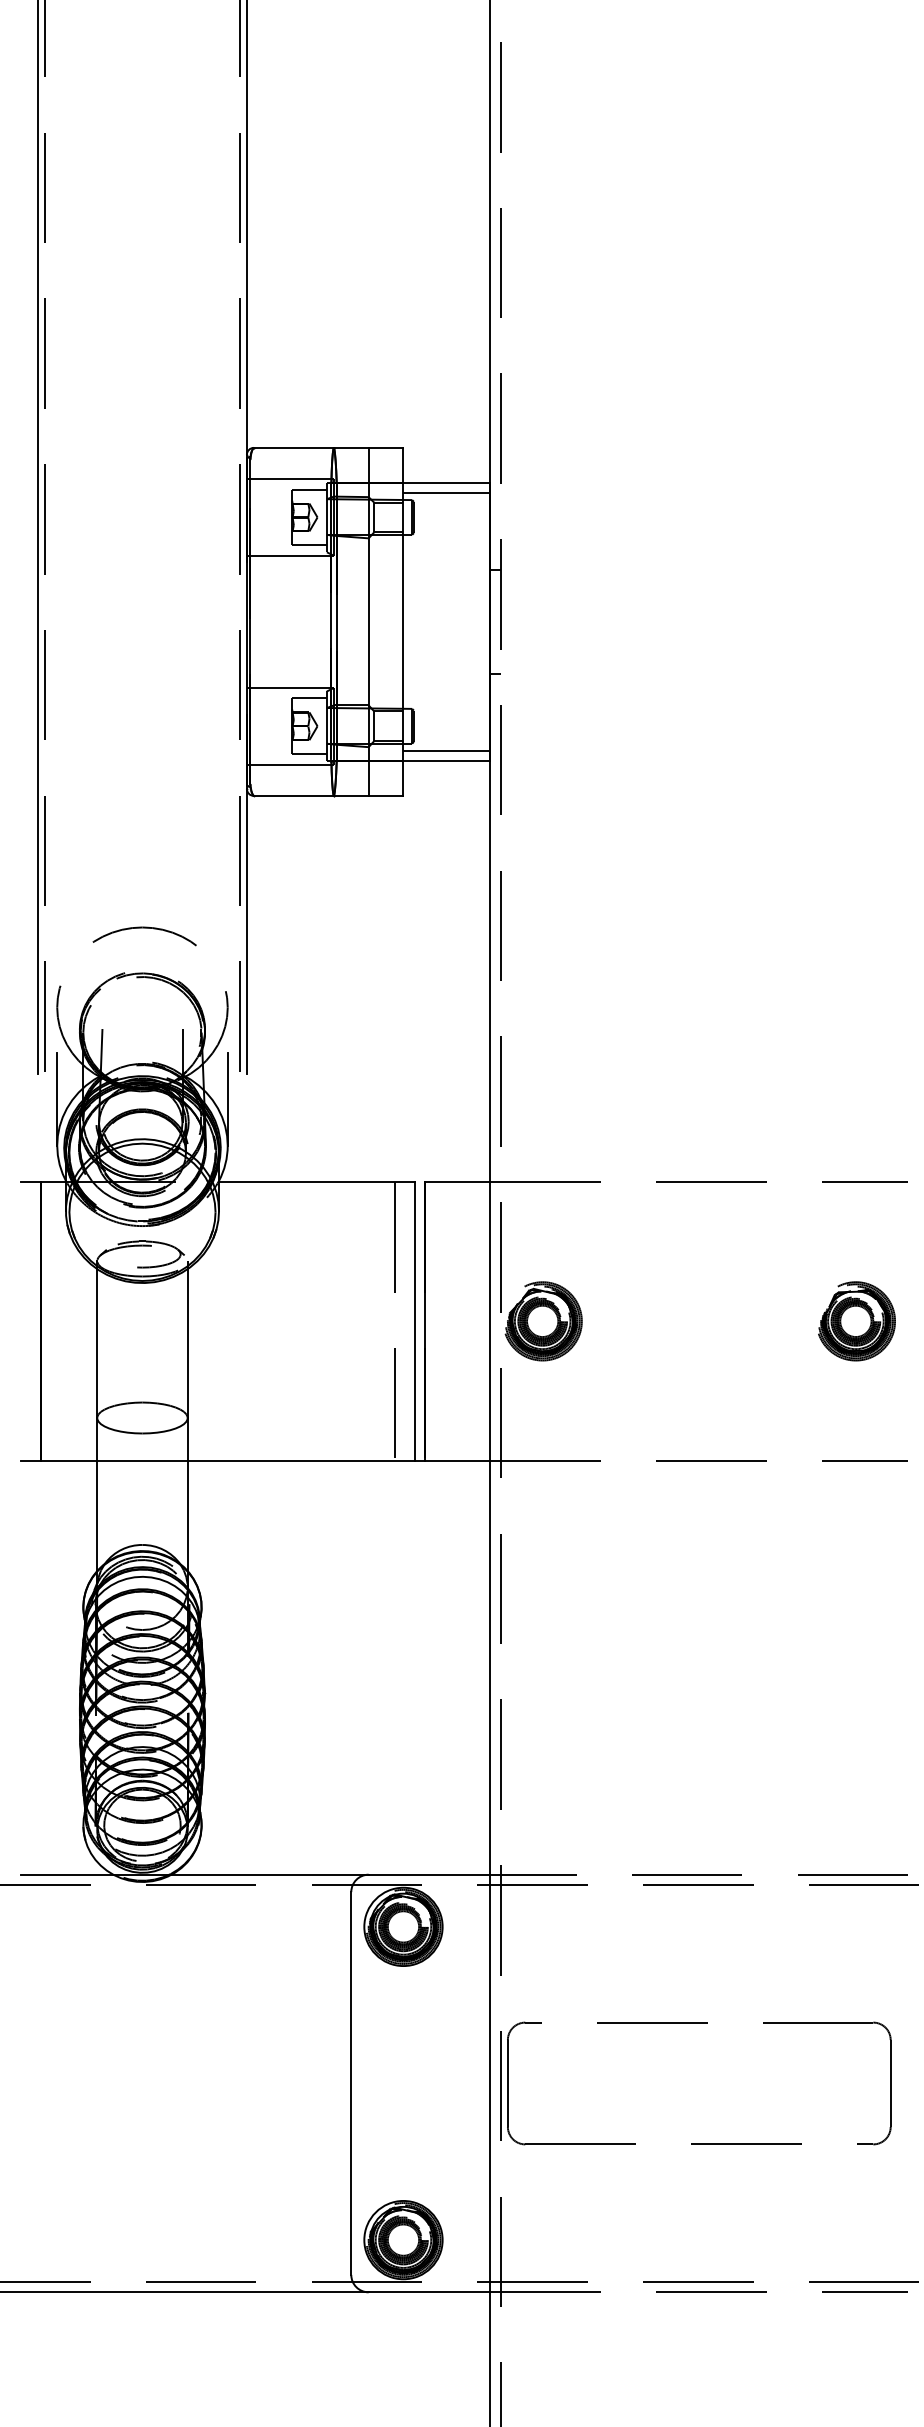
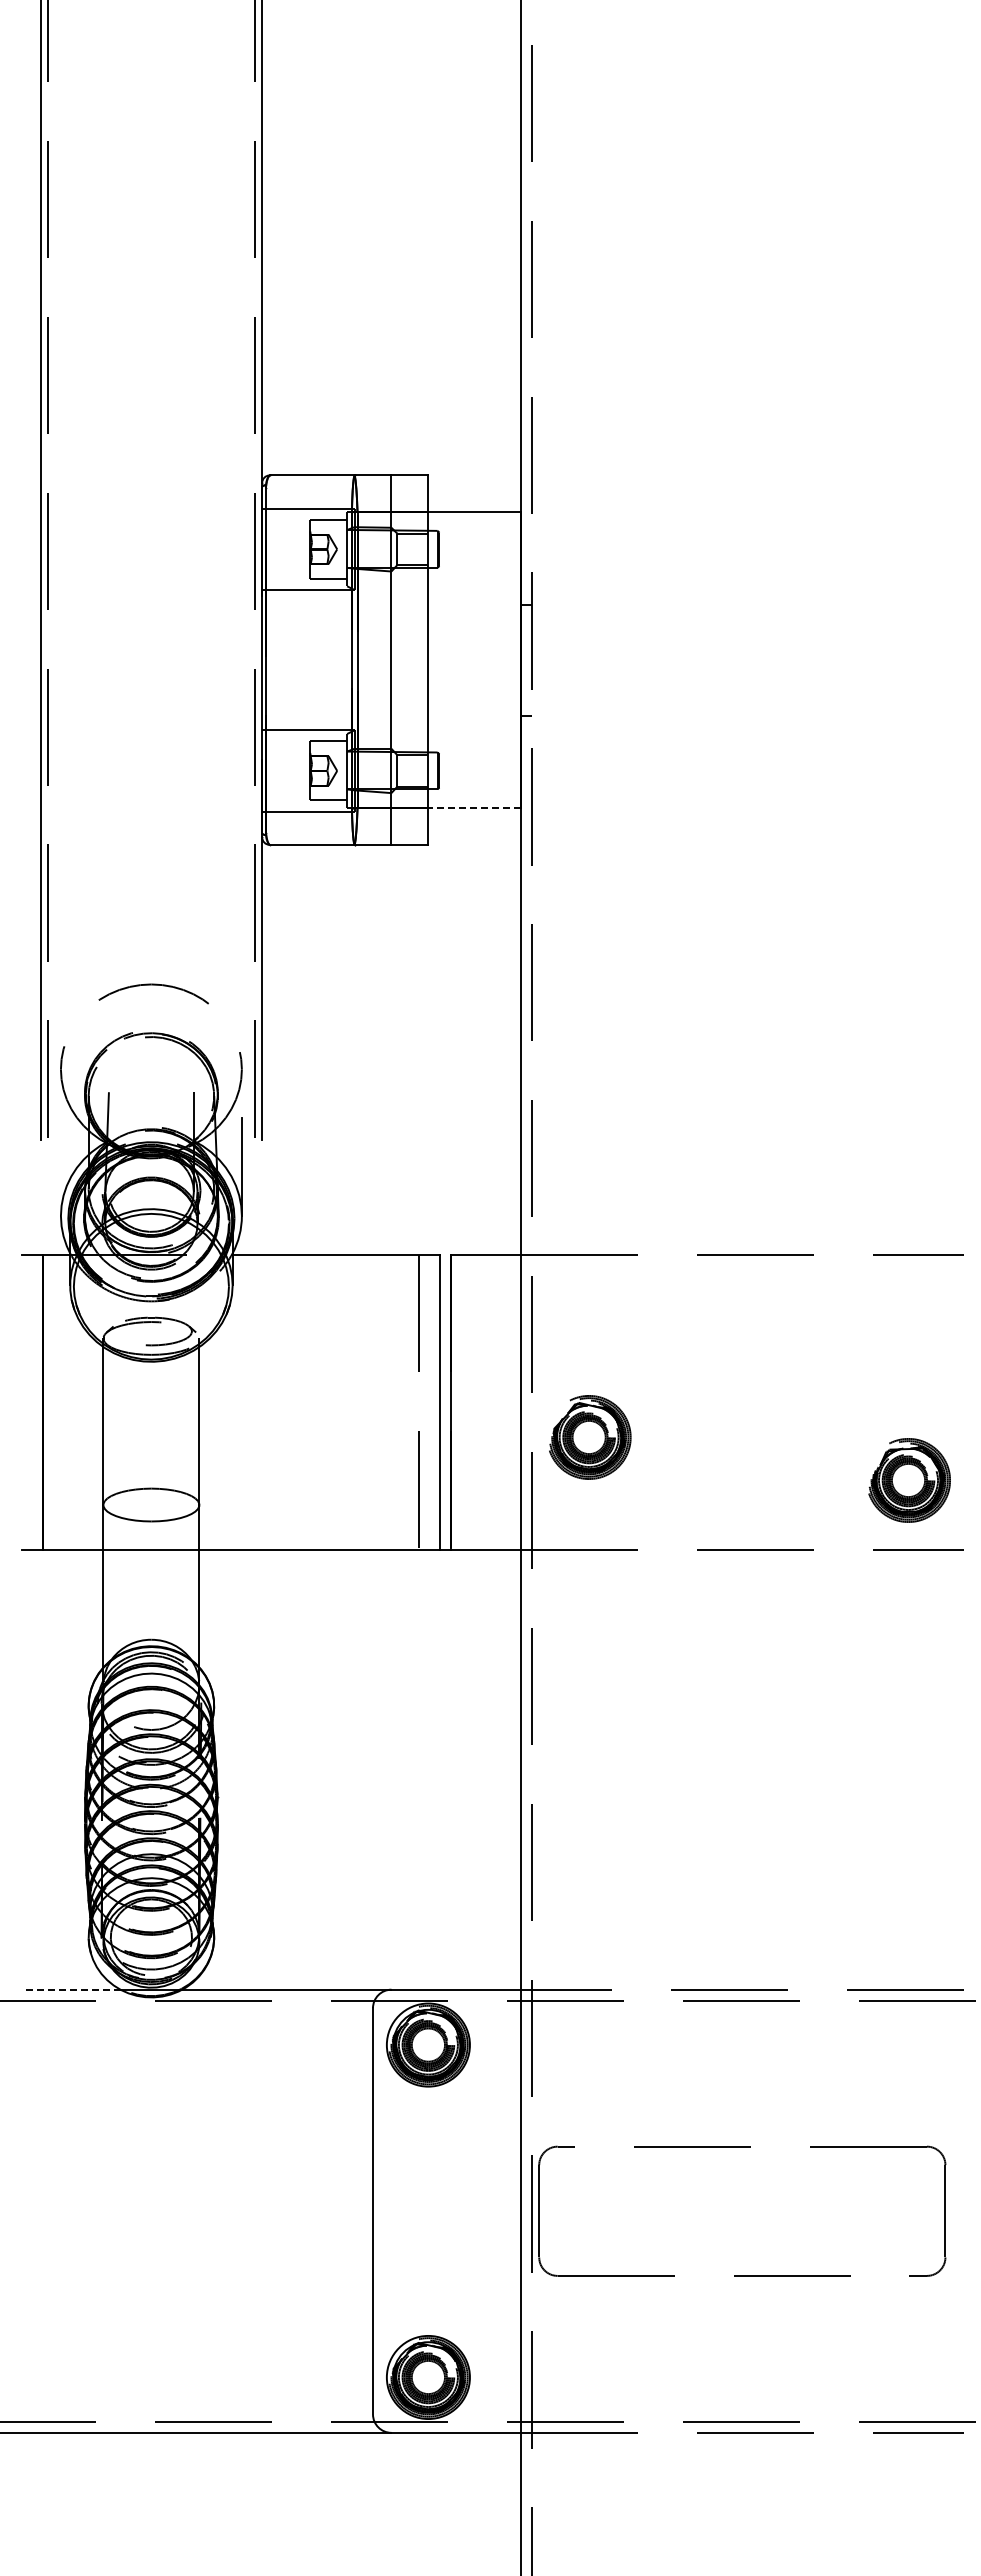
line: (446, 493) -> (474, 523), removed
line: (446, 750) -> (474, 796), removed
line: (446, 760) -> (474, 807), solid -> dashed
line: (56, 1099) -> (60, 1166), removed
part: (543, 1321) -> (590, 1437), moved
part: (856, 1321) -> (909, 1480), moved
line: (66, 1874) -> (70, 1989), solid -> dashed

